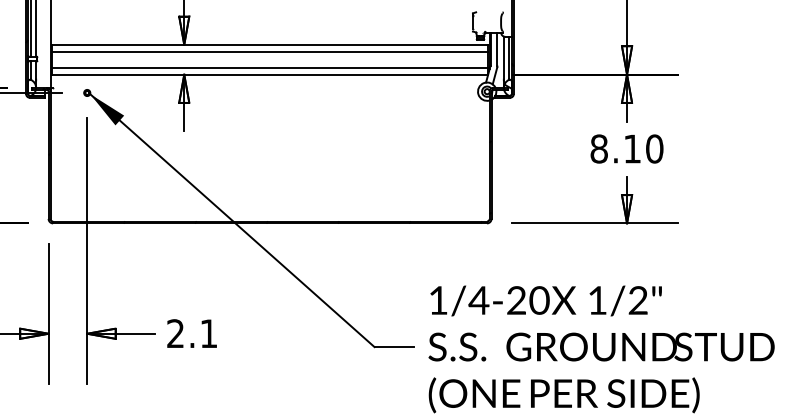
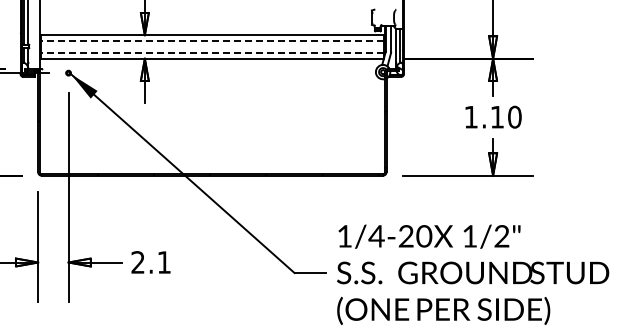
line: (270, 51) -> (212, 40), solid -> dashed
line: (270, 67) -> (212, 53), solid -> dashed
text: (599, 148) -> (471, 116), 8.10 -> 1.10

